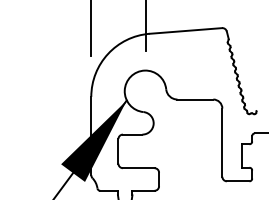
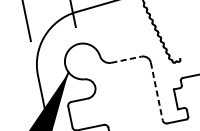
line: (195, 99) -> (126, 59), solid -> dashed
line: (222, 143) -> (157, 92), solid -> dashed

